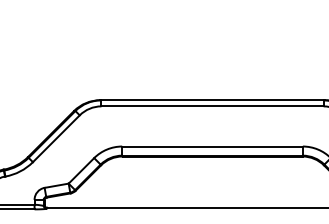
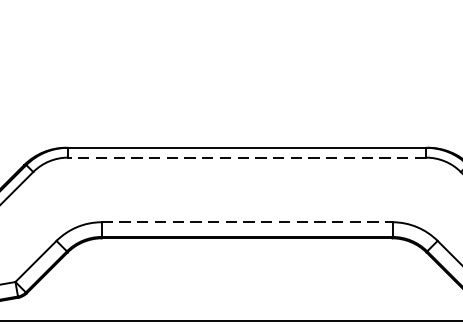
line: (212, 106) -> (247, 157), solid -> dashed
line: (213, 146) -> (248, 222), solid -> dashed

